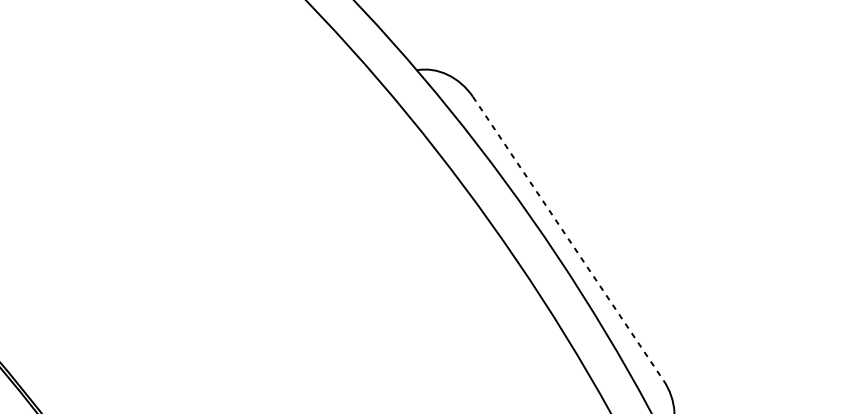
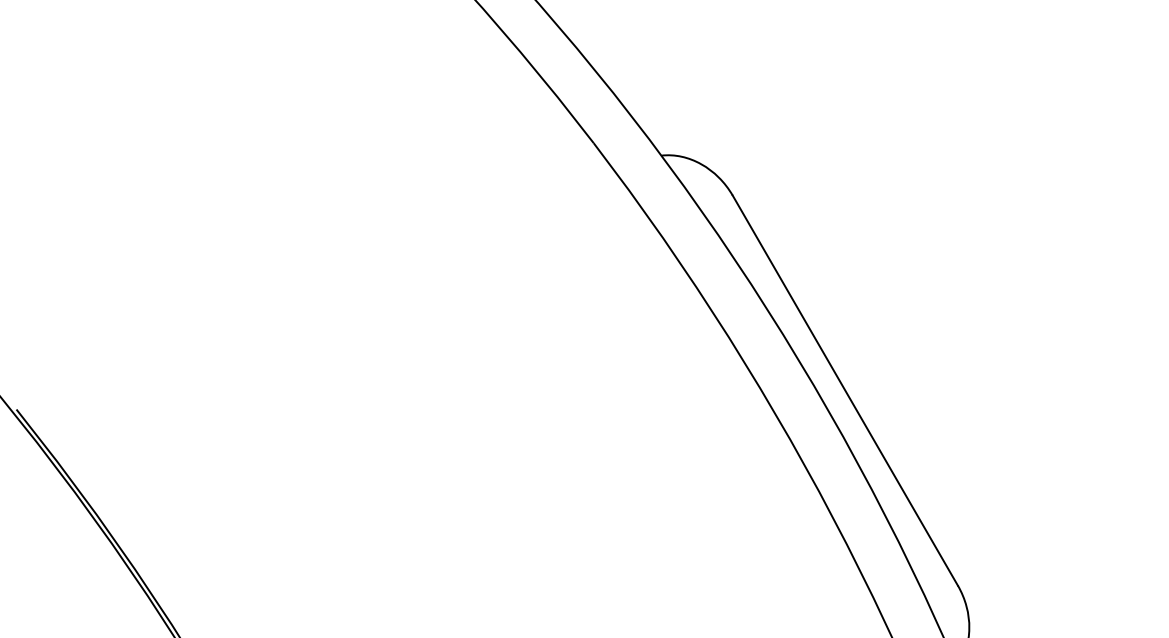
line: (568, 239) -> (845, 391), dashed -> solid

